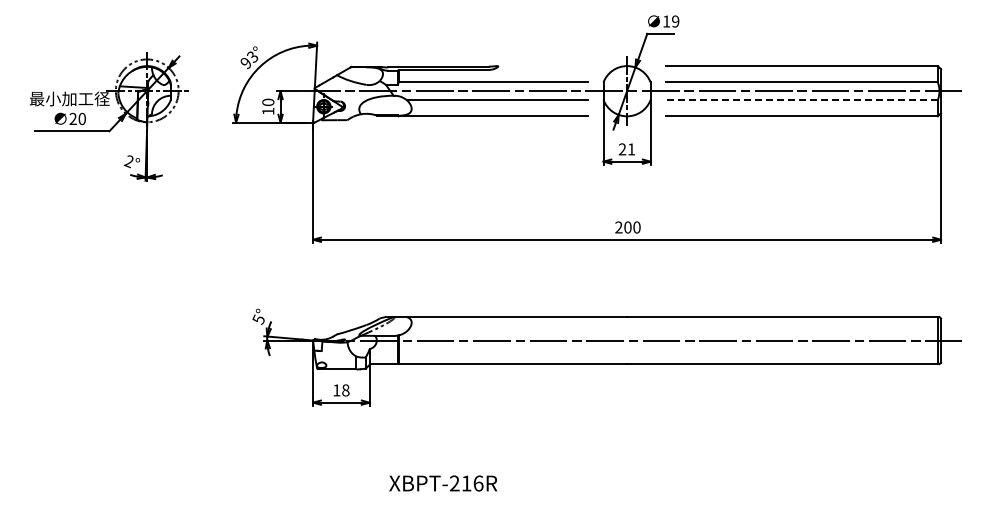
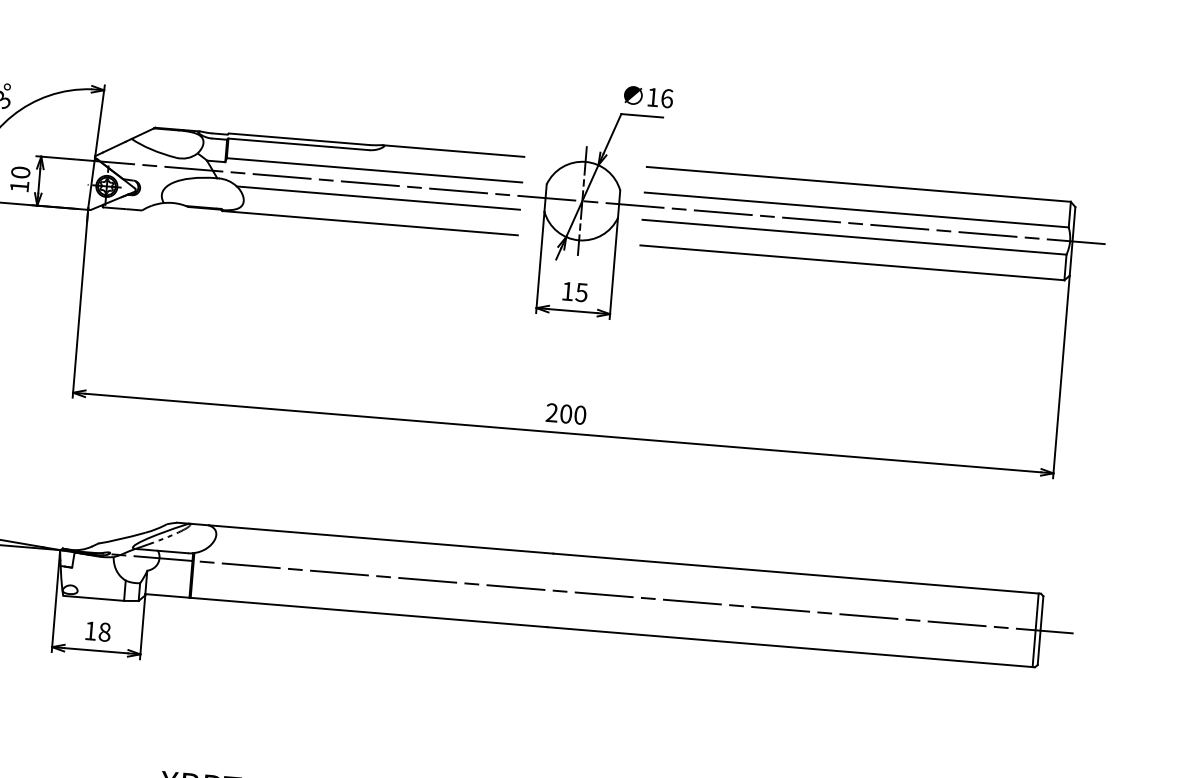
text: (675, 21) -> (666, 98), 19 -> 16
line: (542, 66) -> (453, 151), added
line: (802, 99) -> (855, 236), dashed -> solid
text: (626, 149) -> (573, 292), 21 -> 15

